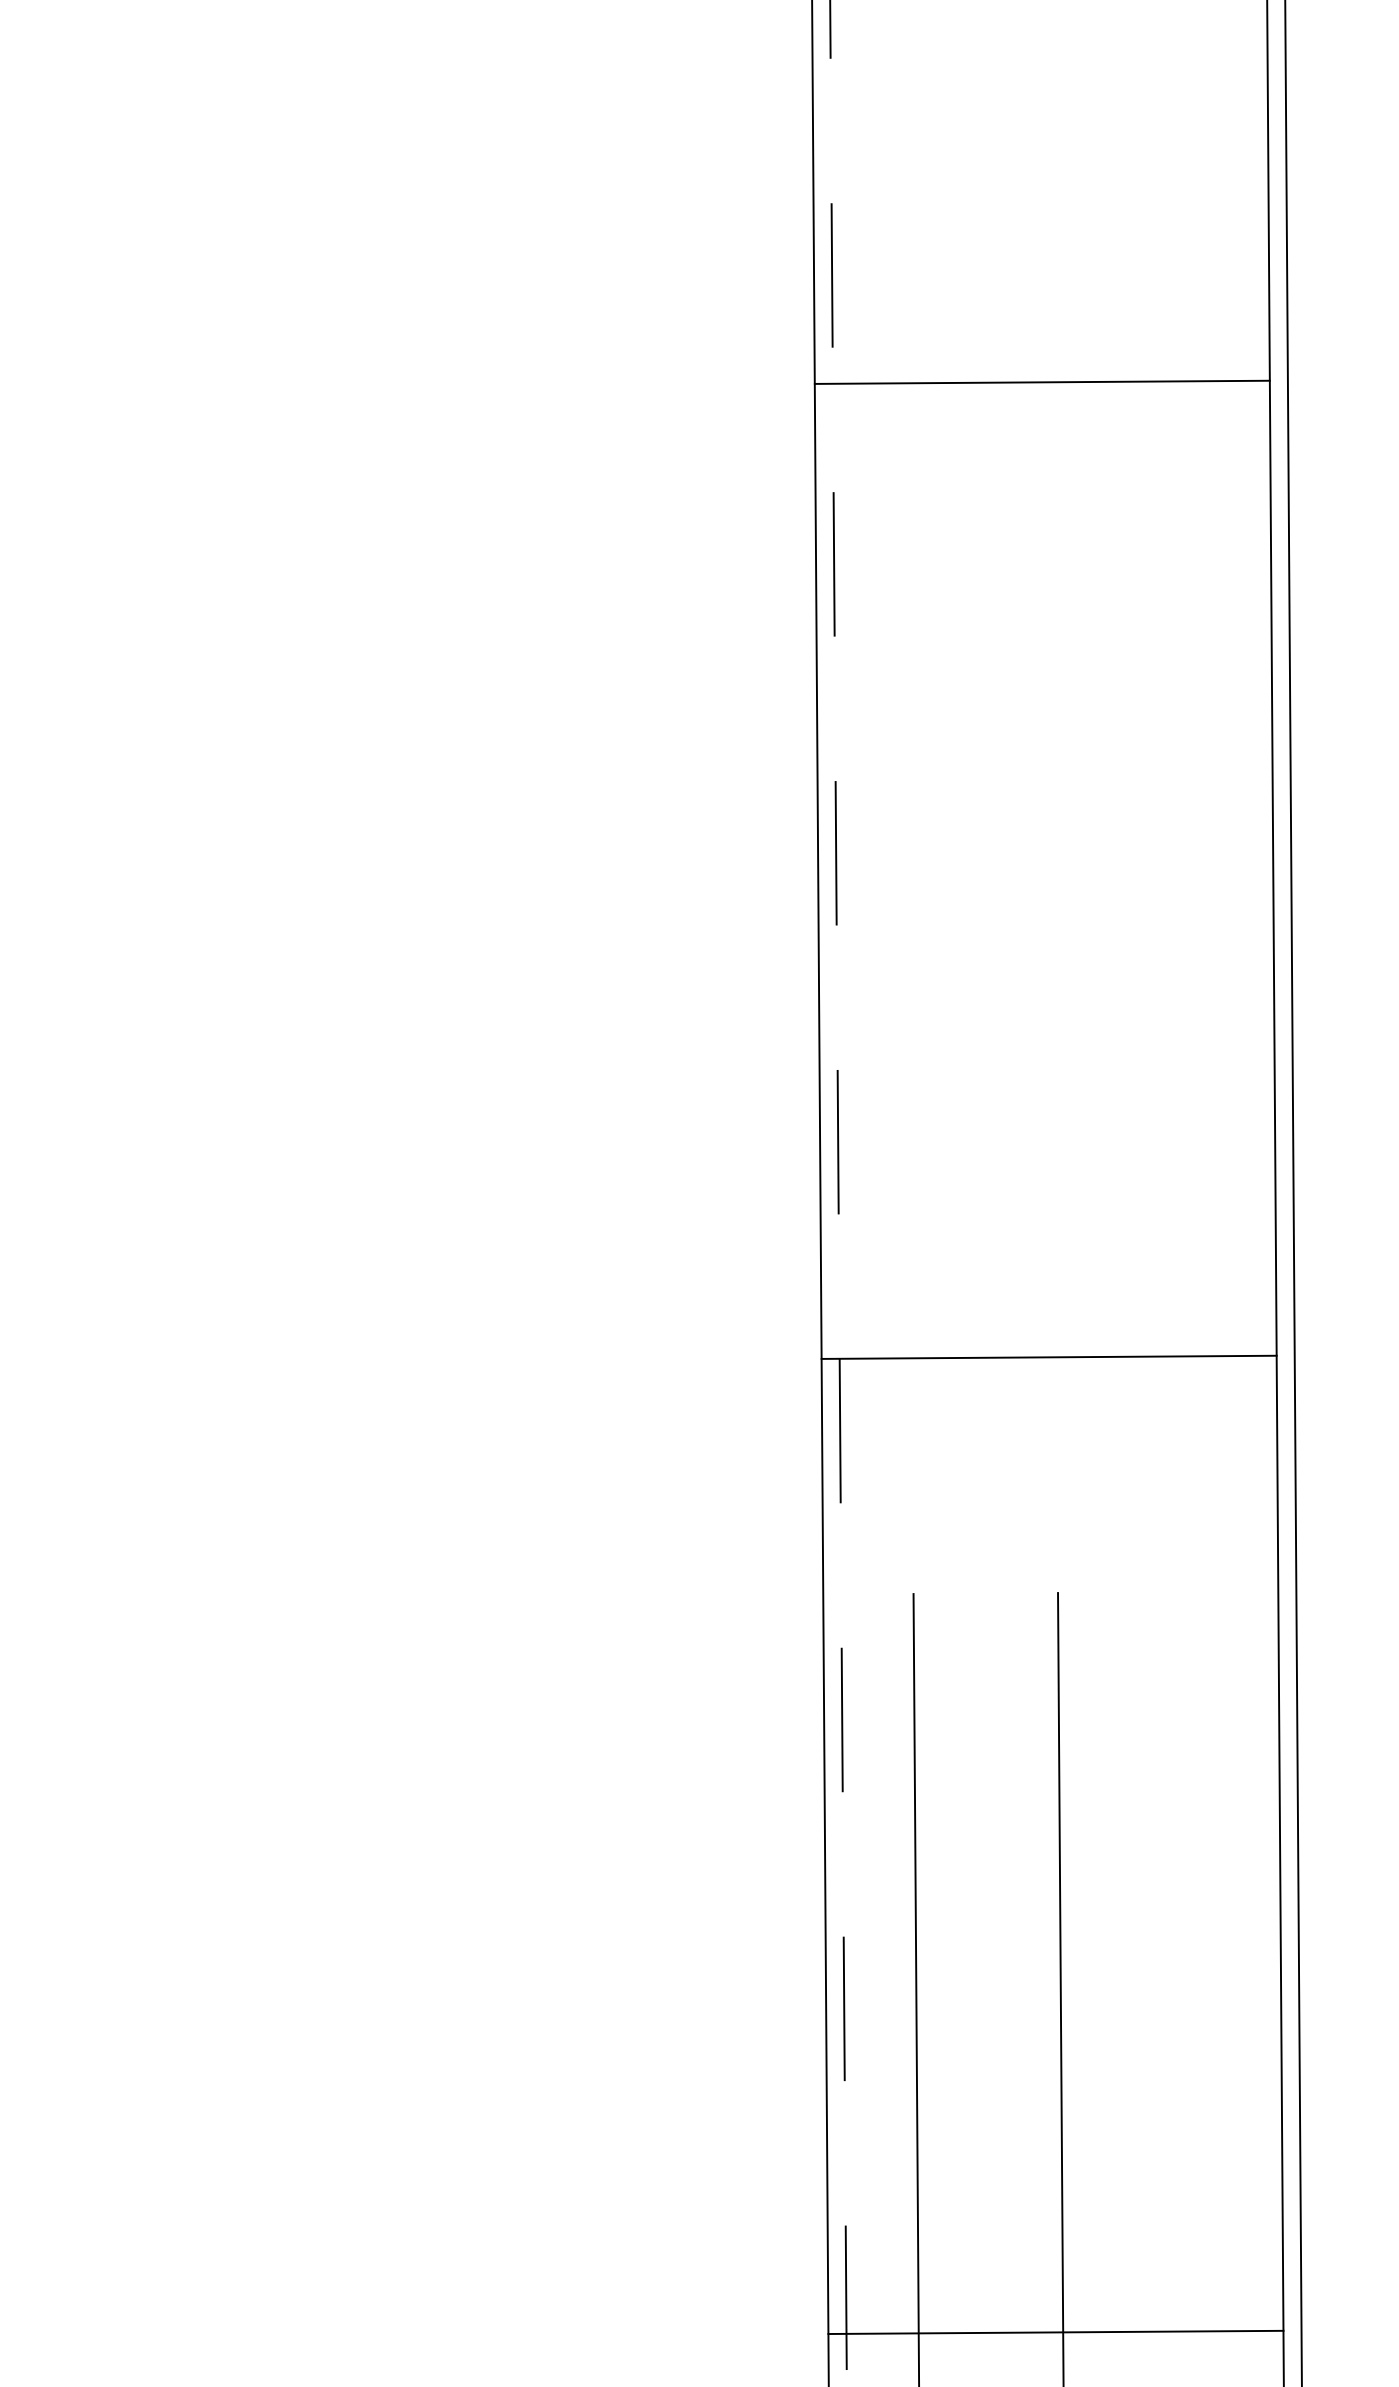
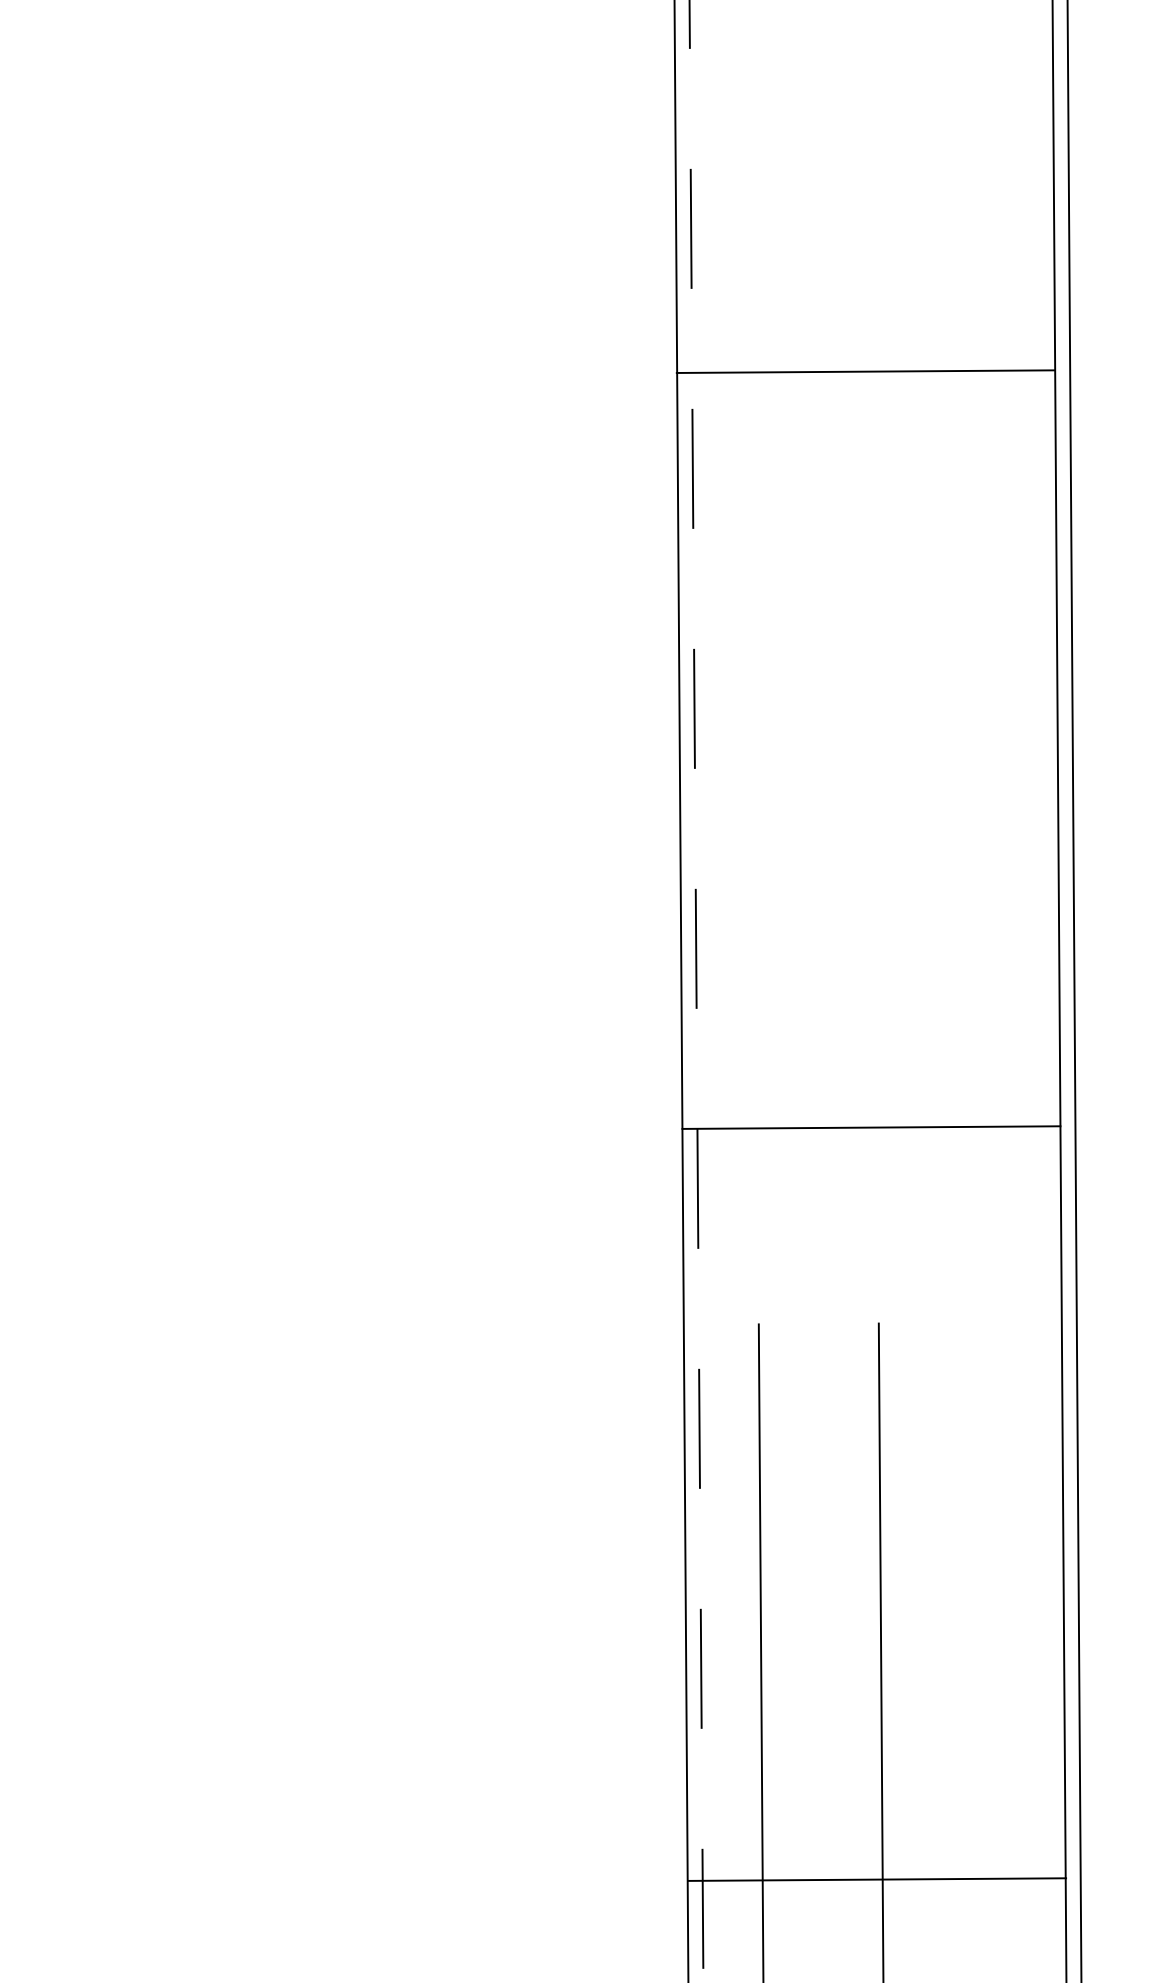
line: (1041, 382) -> (865, 371), moved
line: (1056, 2332) -> (877, 1879), moved

